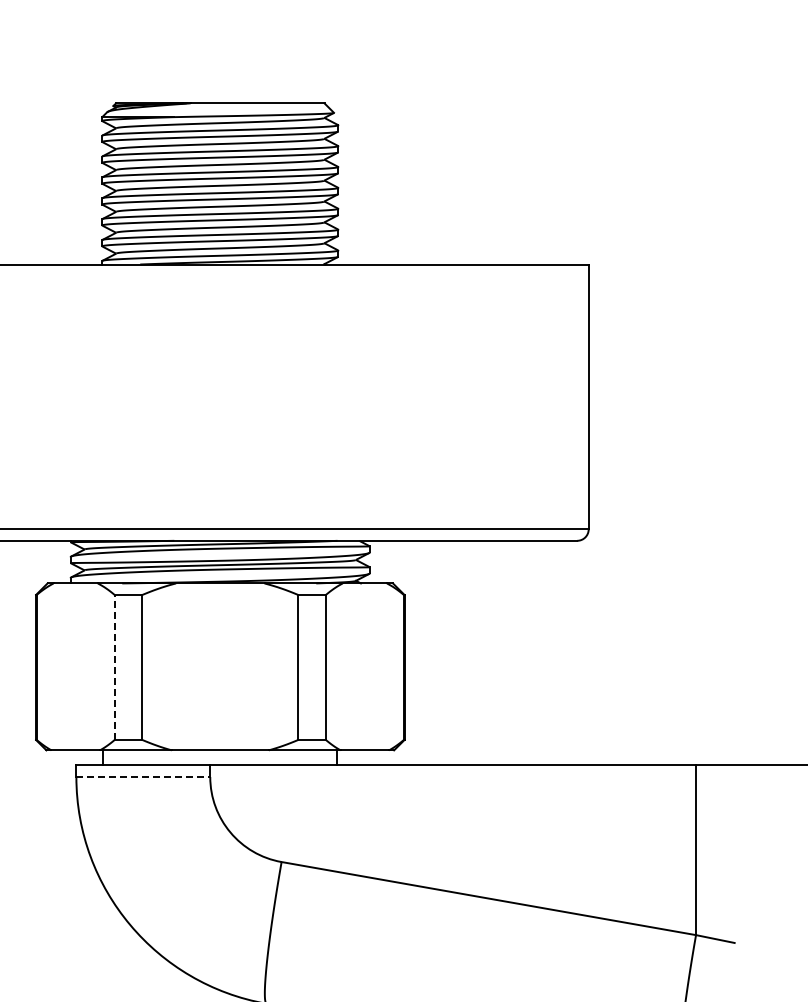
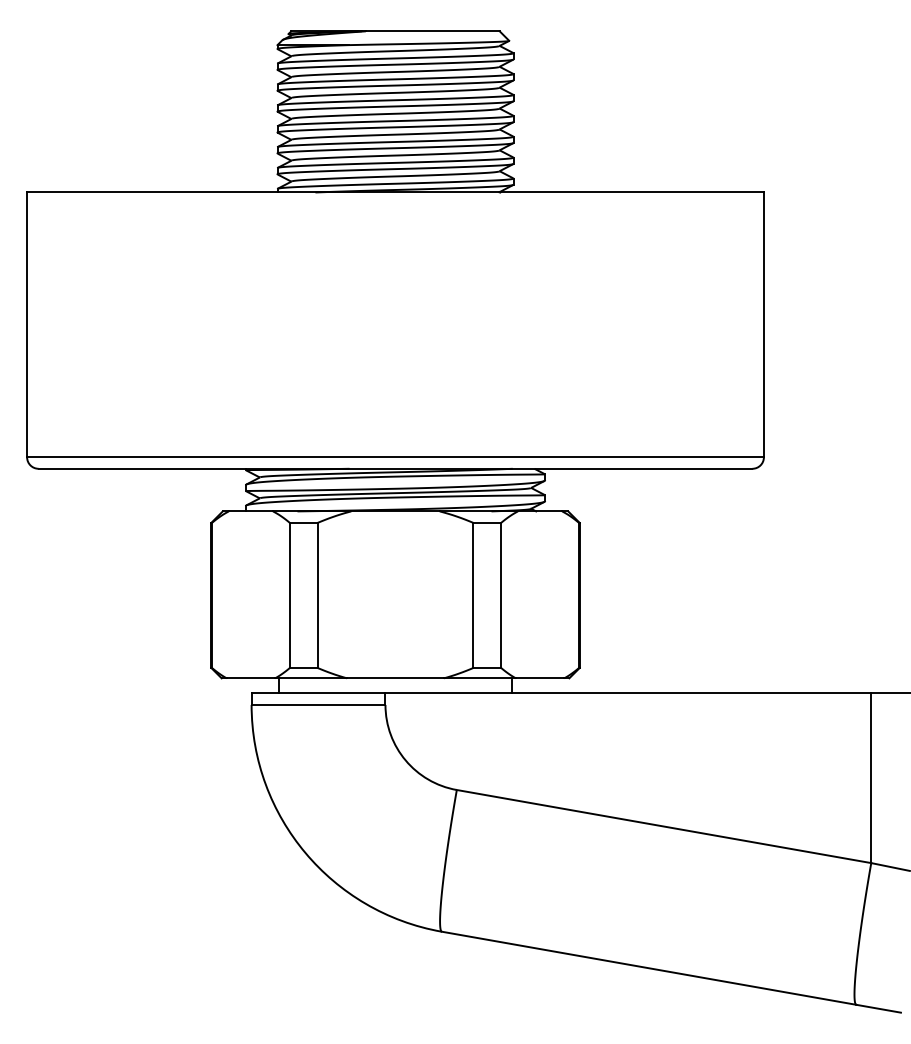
line: (114, 667) -> (289, 595), dashed -> solid
line: (143, 776) -> (318, 704), dashed -> solid

